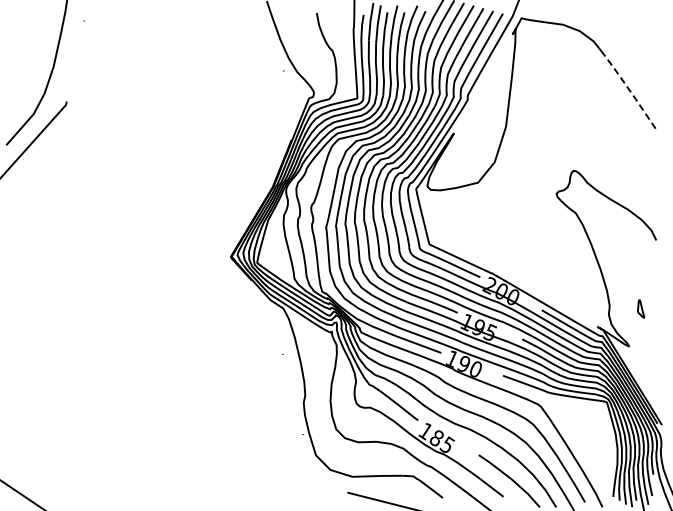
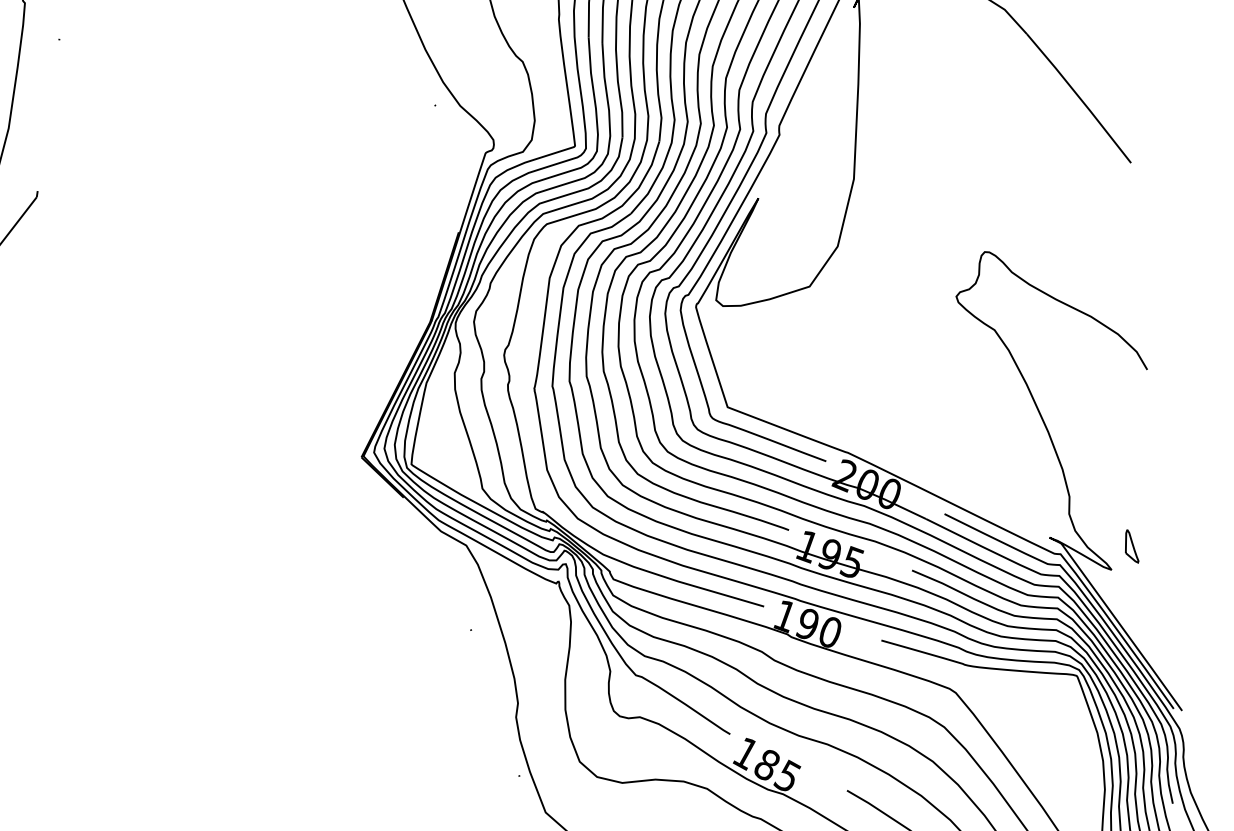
line: (630, 91) -> (1079, 97), dashed -> solid
part: (641, 308) -> (1132, 545), moved

